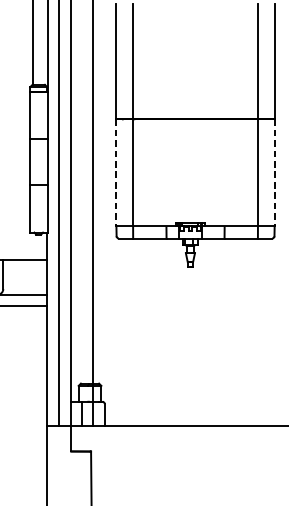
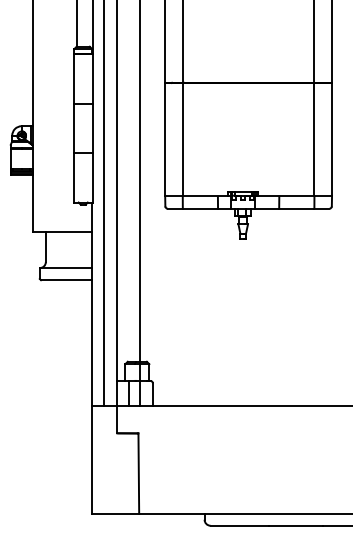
line: (116, 172) -> (165, 139), dashed -> solid
line: (275, 172) -> (332, 139), dashed -> solid

